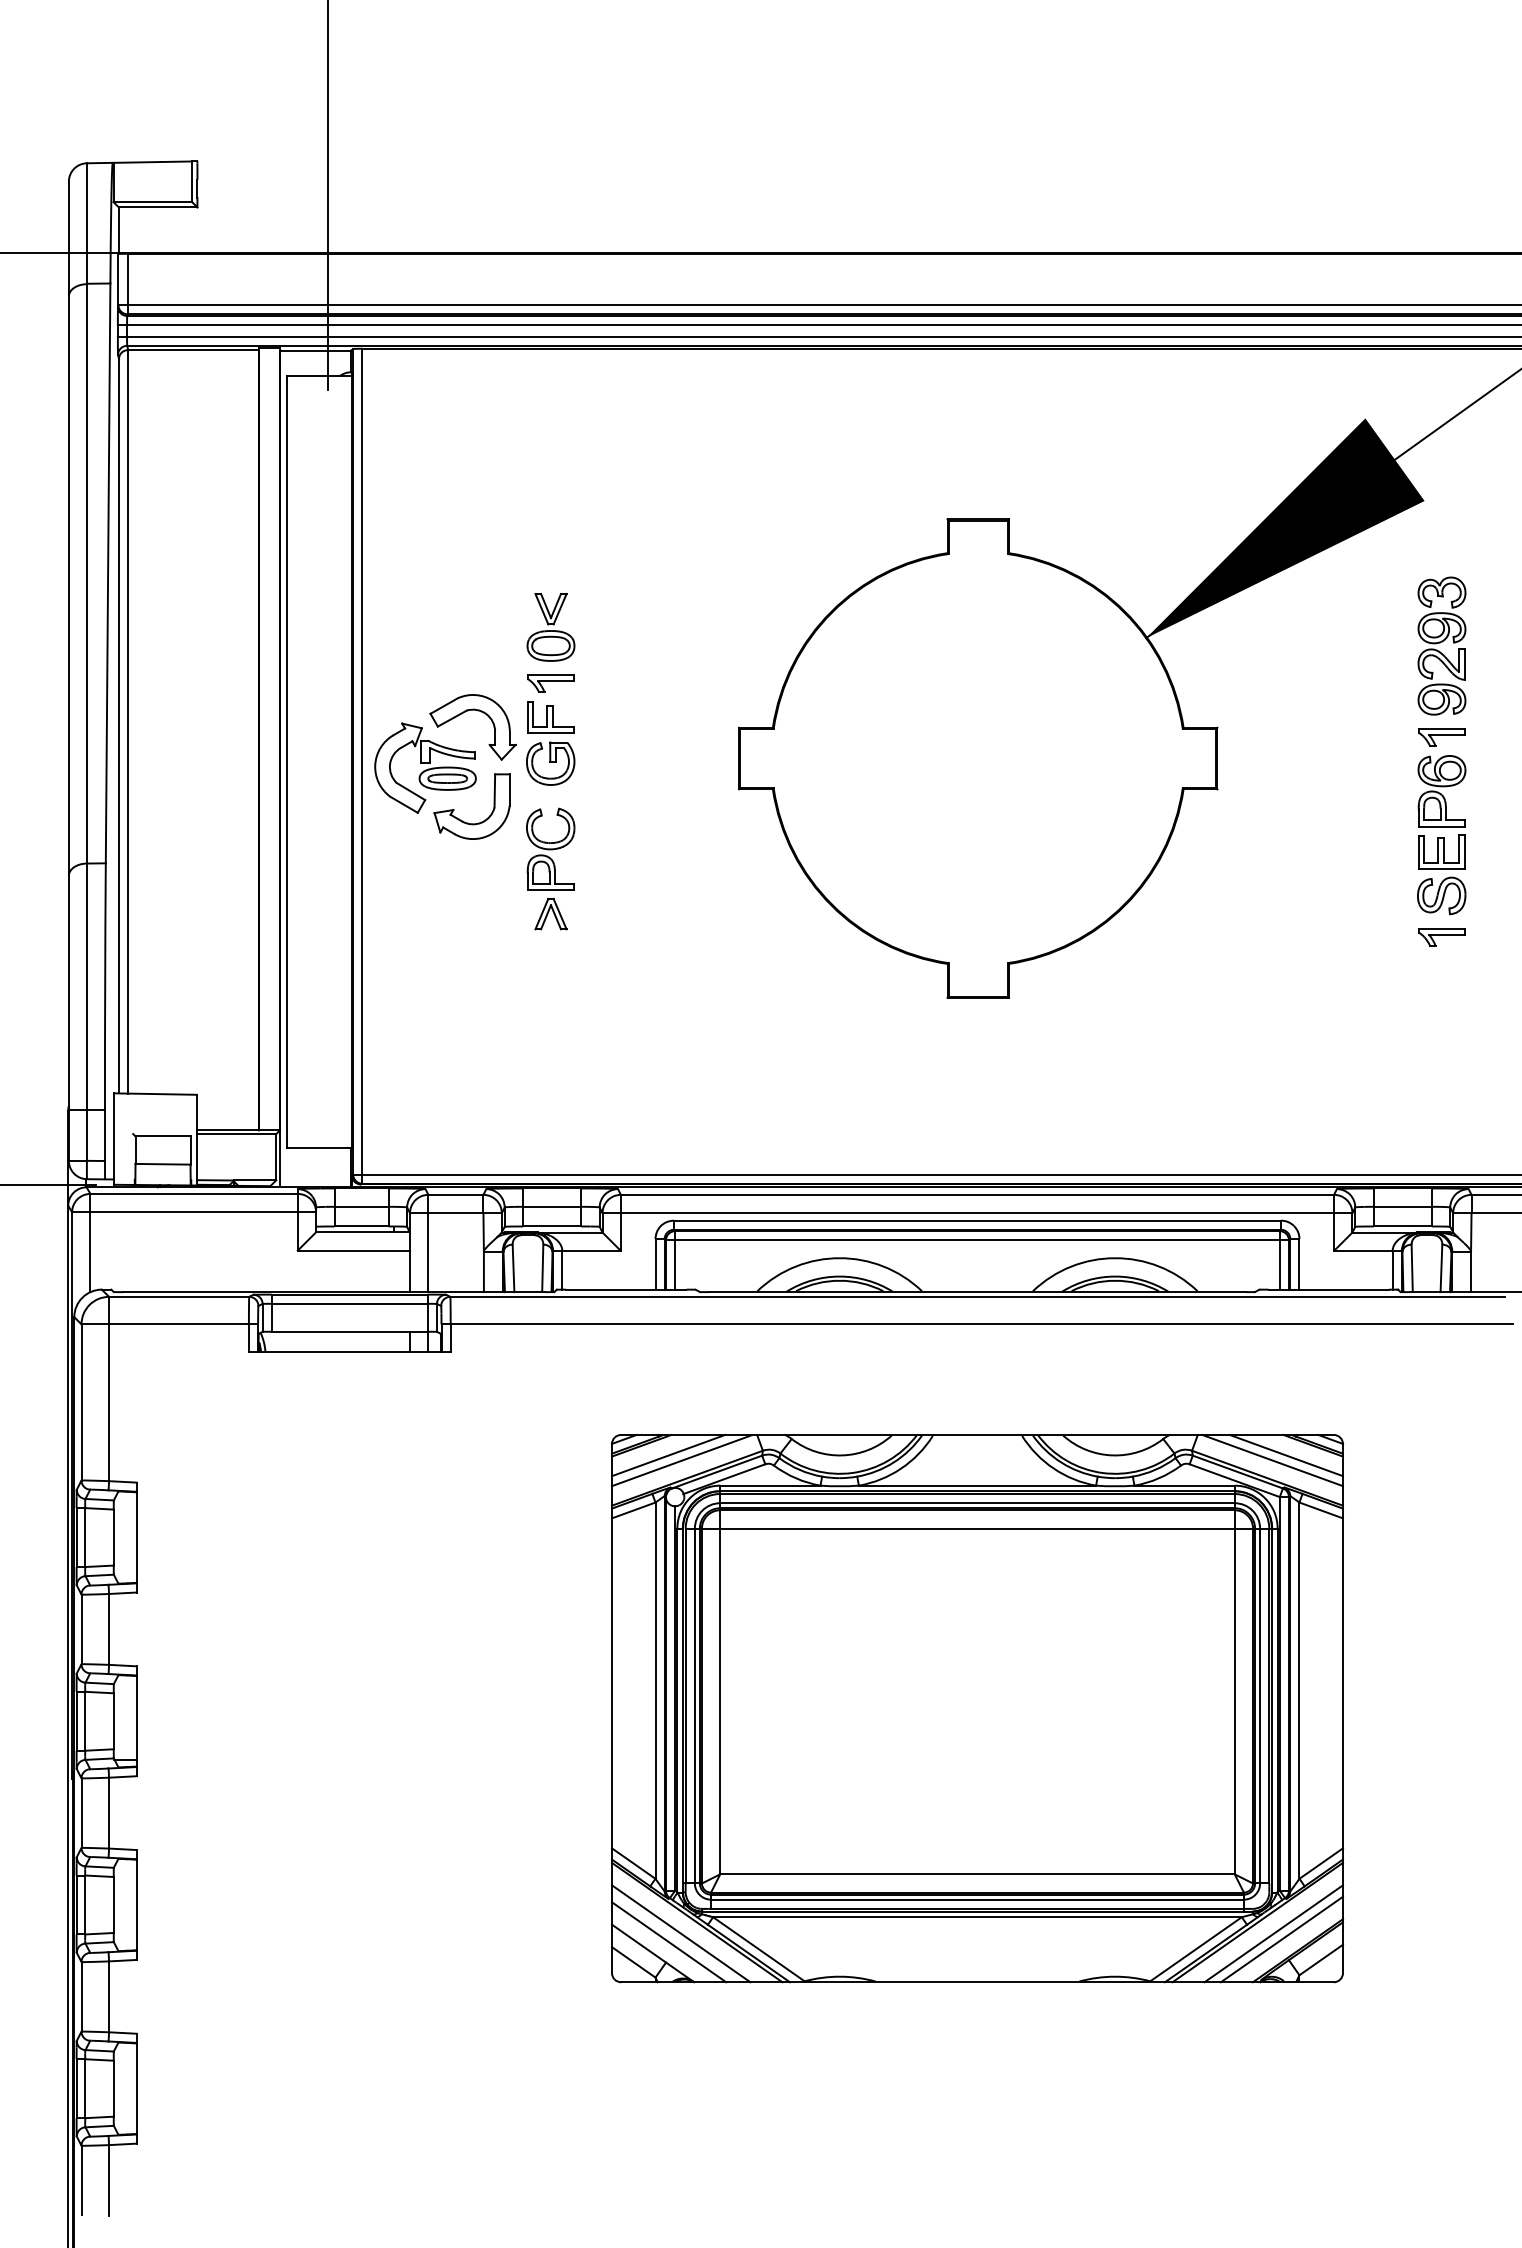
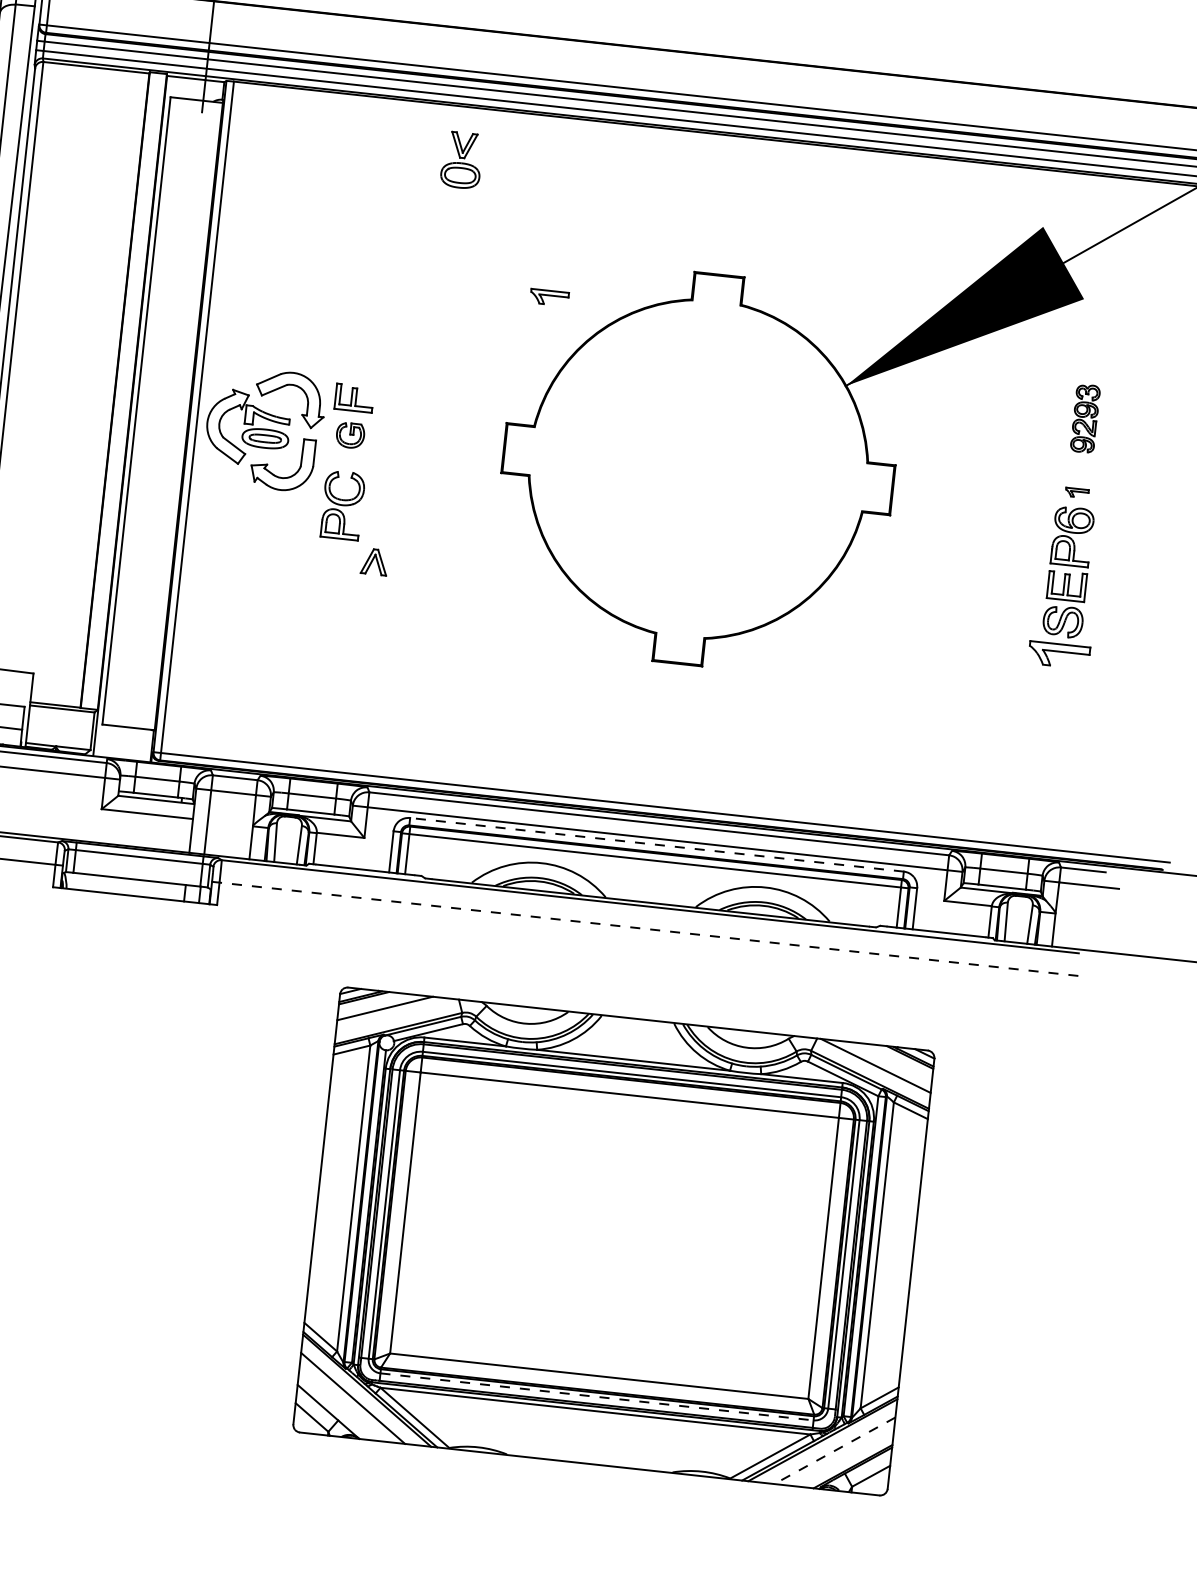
part: (550, 627) -> (461, 160), moved
part: (1441, 645) -> (1085, 418), size x0.6
part: (550, 683) -> (549, 297), moved
part: (1441, 737) -> (1076, 492), size x0.6
part: (550, 763) -> (350, 435), size x0.7
part: (550, 914) -> (374, 562), moved
part: (1441, 937) -> (1059, 655), size x1.6
line: (977, 1220) -> (657, 844), solid -> dashed
line: (977, 1324) -> (647, 929), solid -> dashed
line: (1285, 1455) -> (886, 1062), removed
line: (681, 1460) -> (395, 1013), removed
line: (977, 1899) -> (597, 1396), solid -> dashed
line: (1273, 1934) -> (834, 1451), solid -> dashed
line: (1281, 1939) -> (840, 1456), removed
line: (668, 1942) -> (342, 1404), removed

